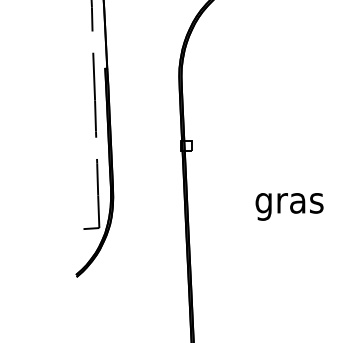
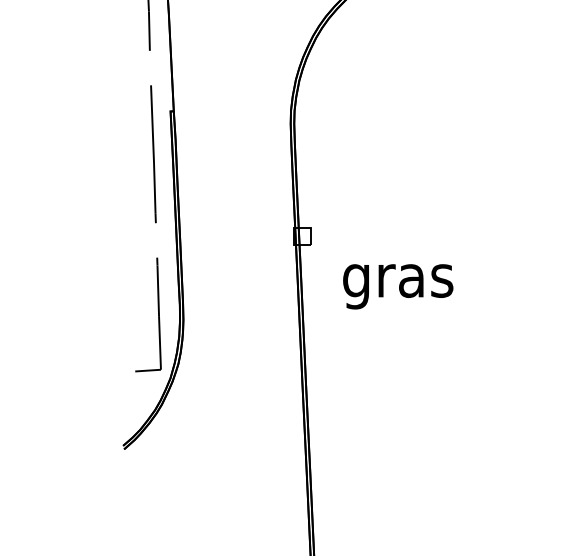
text: (289, 206) -> (398, 286), moved

